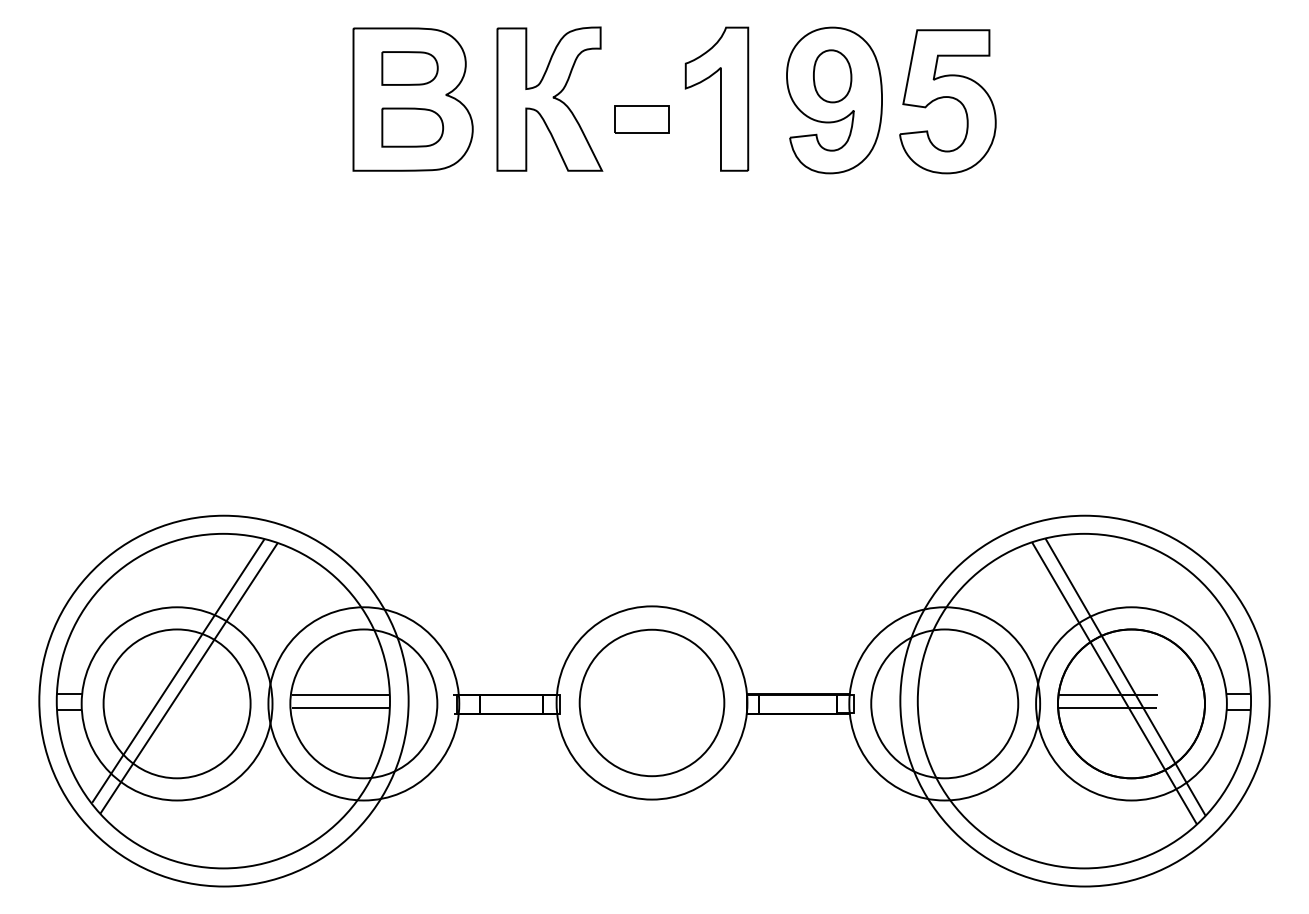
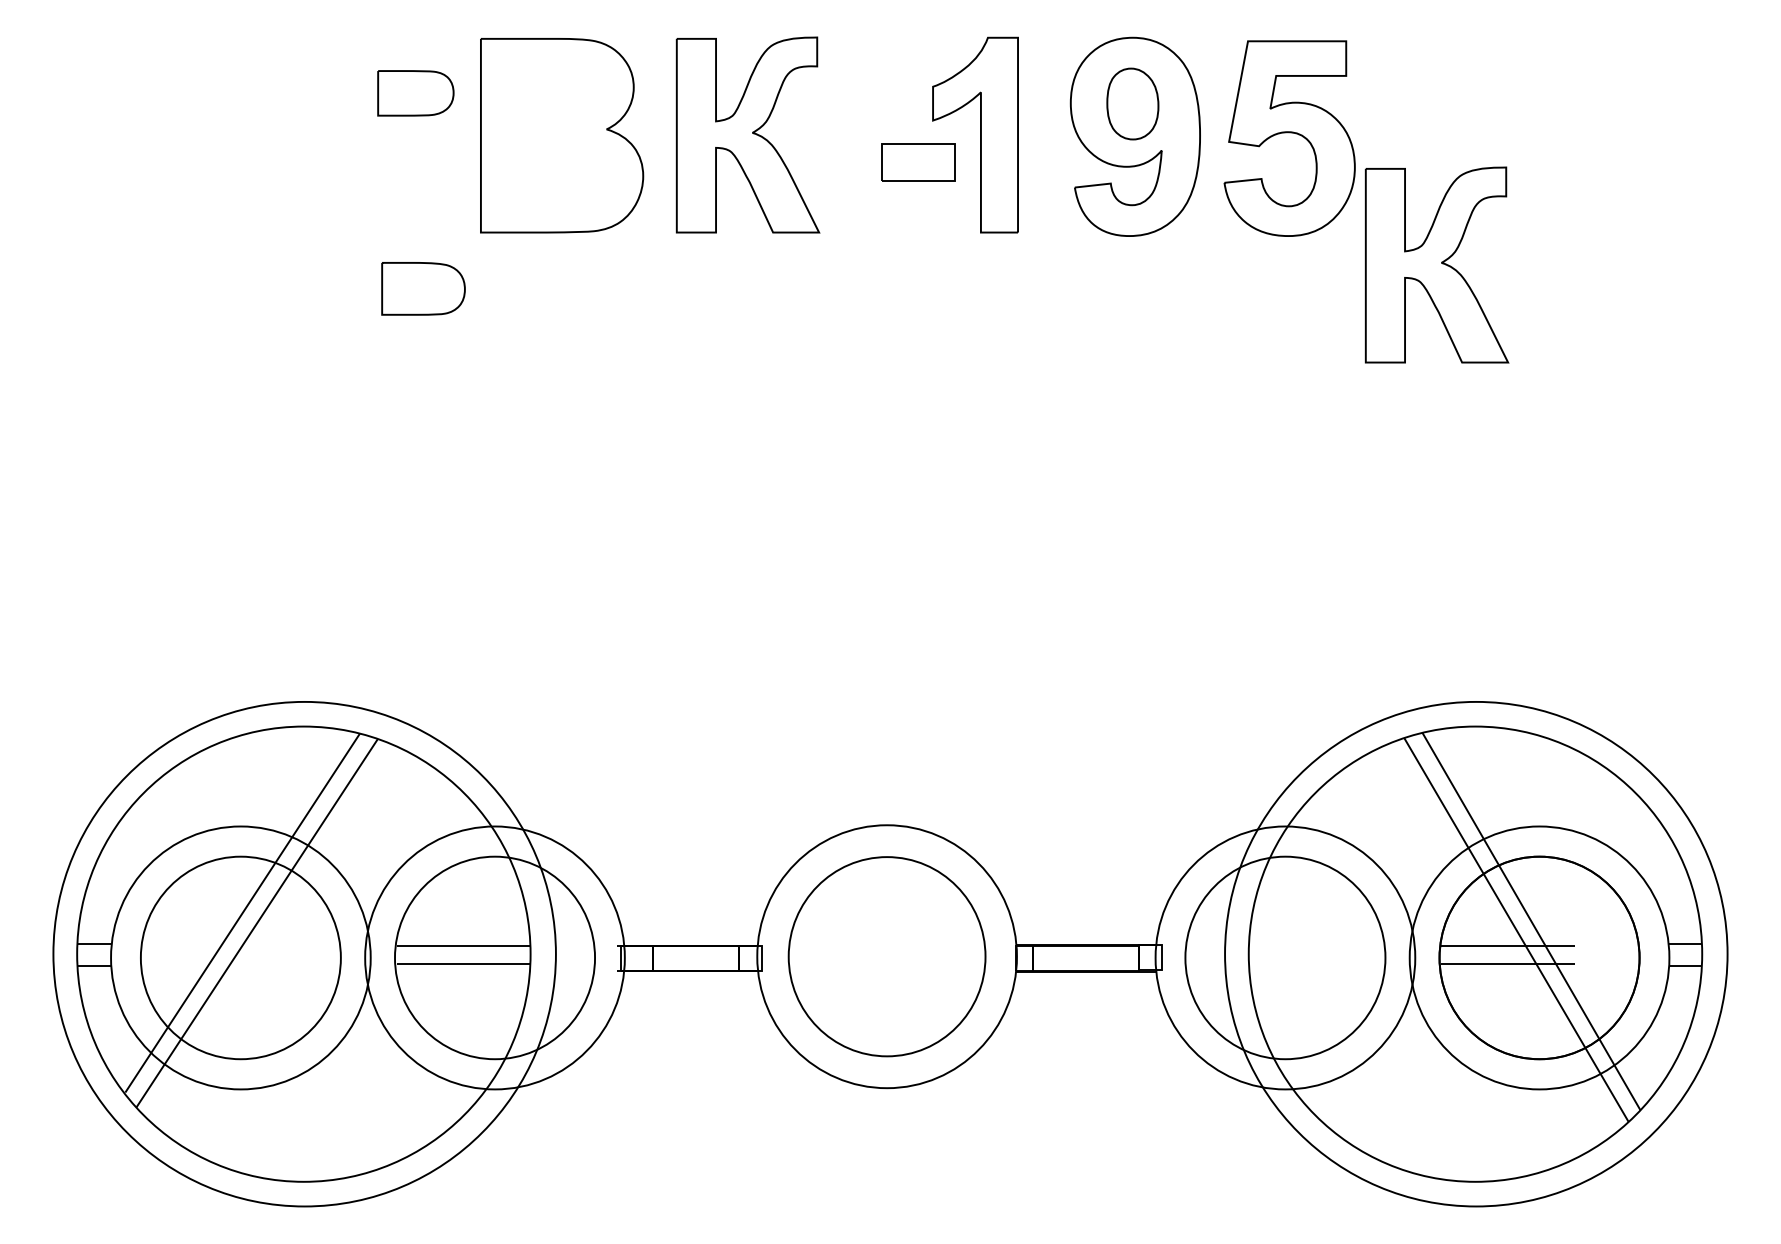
part: (409, 68) -> (415, 93), moved
part: (642, 119) -> (918, 162), moved
part: (412, 127) -> (423, 288), moved
part: (1055, 194) -> (1436, 264), added

